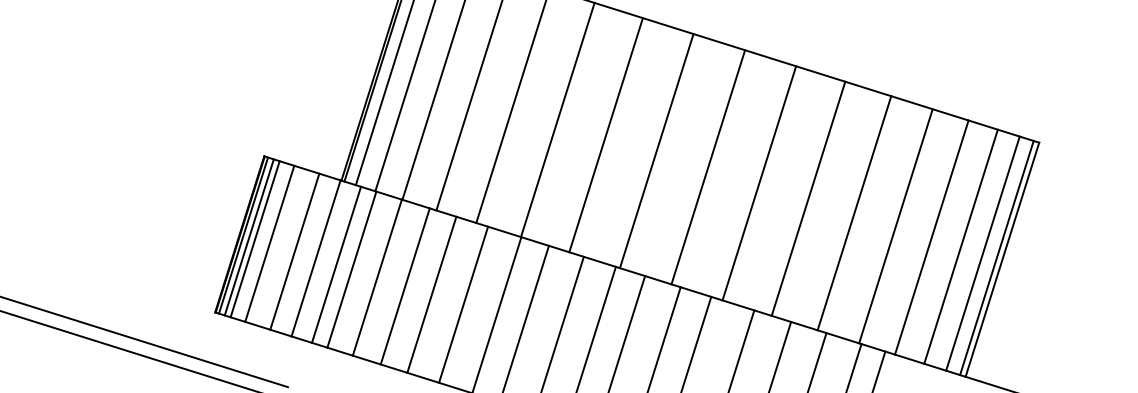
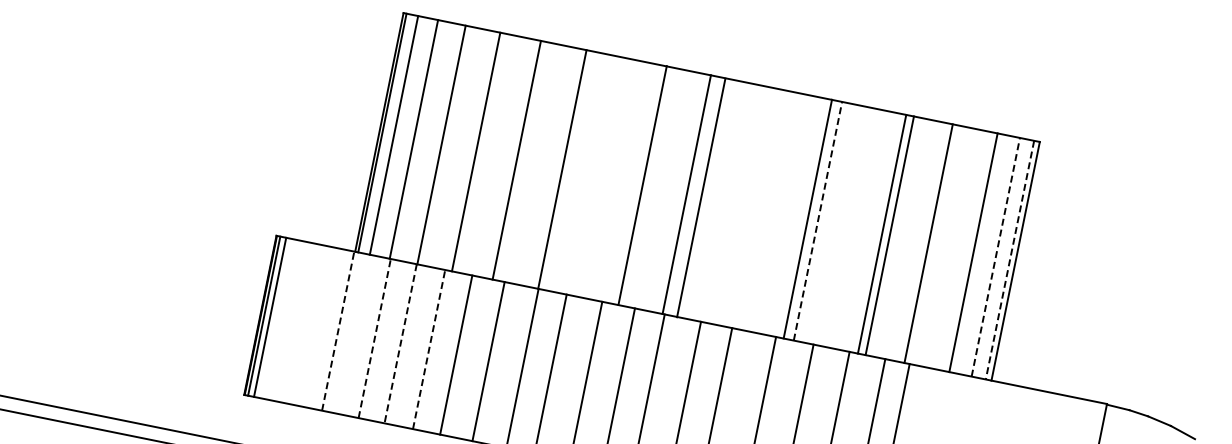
line: (605, 135) -> (642, 185), moved
line: (657, 150) -> (701, 197), moved
line: (708, 167) -> (686, 194), moved
line: (759, 182) -> (807, 218), moved
line: (808, 198) -> (817, 221), solid -> dashed
line: (854, 212) -> (889, 235), moved
line: (895, 225) -> (881, 233), moved
line: (931, 237) -> (928, 243), moved
line: (255, 239) -> (276, 318), removed
line: (269, 243) -> (290, 321), removed
line: (294, 251) -> (316, 326), removed
line: (982, 253) -> (995, 257), solid -> dashed
line: (316, 257) -> (338, 330), solid -> dashed
line: (997, 258) -> (1010, 260), solid -> dashed
line: (336, 263) -> (358, 334), removed
line: (351, 269) -> (374, 338), solid -> dashed
line: (377, 278) -> (400, 344), solid -> dashed
line: (405, 286) -> (429, 349), solid -> dashed

